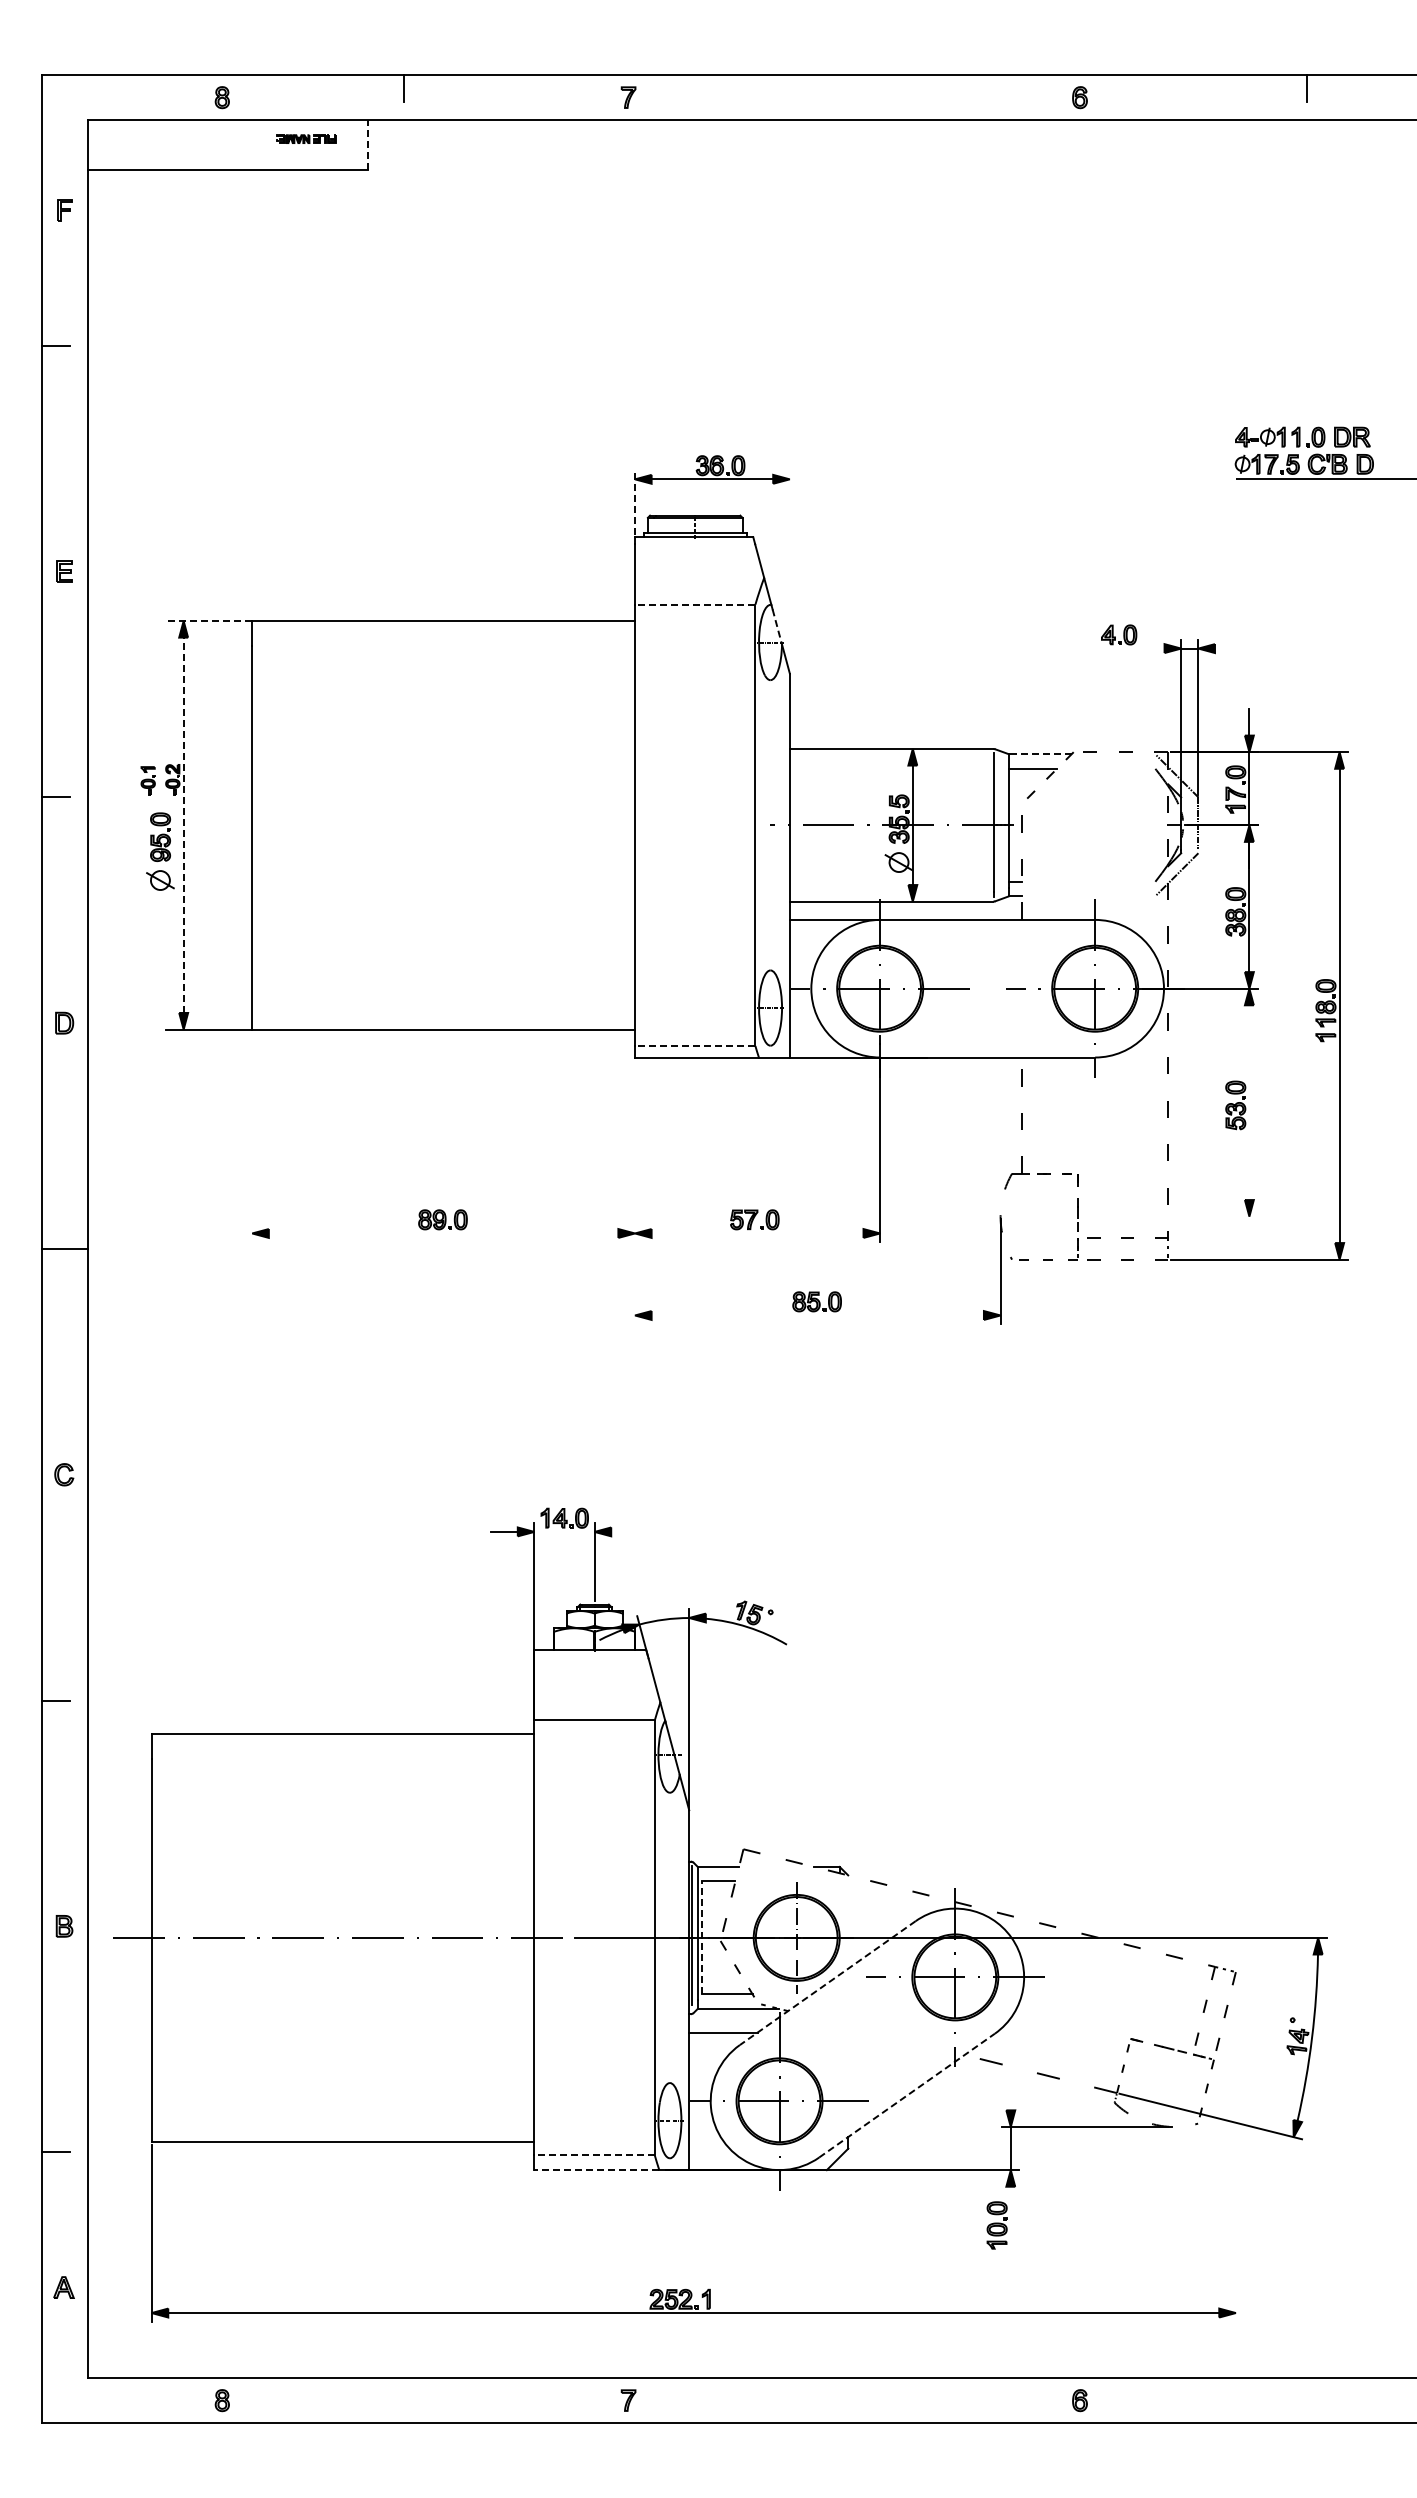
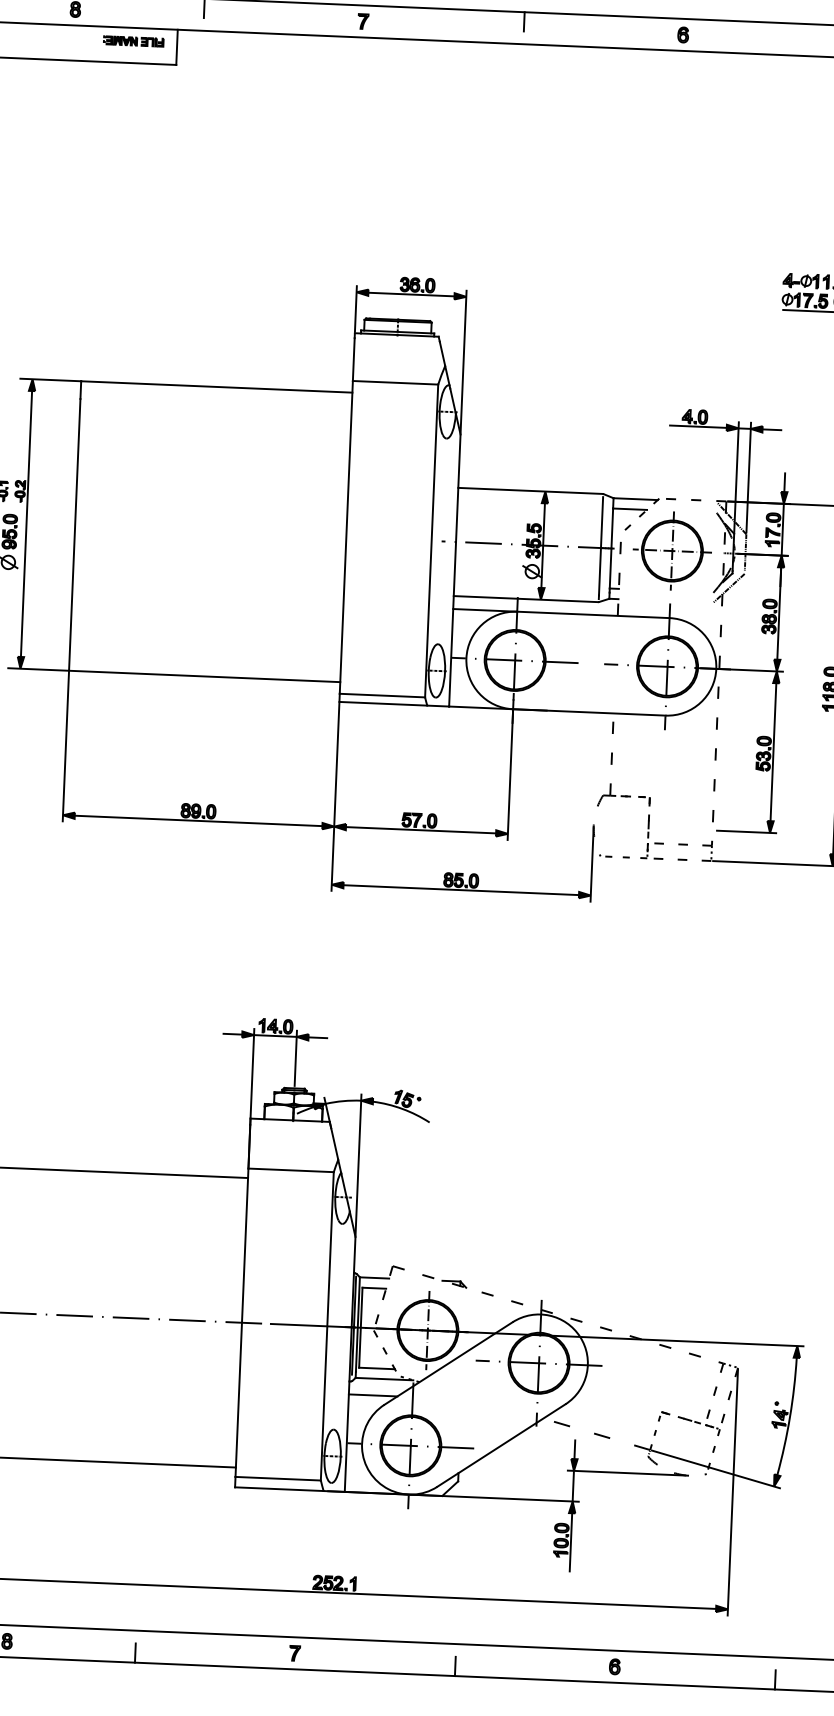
line: (855, 88) -> (524, 21), added
part: (305, 138) -> (133, 40), size x1.43
line: (367, 144) -> (176, 47), dashed -> solid
line: (635, 502) -> (356, 308), dashed -> solid
line: (789, 570) -> (463, 361), added
line: (694, 604) -> (395, 382), dashed -> solid
line: (209, 621) -> (50, 380), dashed -> solid
line: (777, 627) -> (453, 401), dashed -> solid
line: (1124, 648) -> (698, 426), added
line: (1228, 648) -> (772, 429), added
line: (1039, 754) -> (635, 499), dashed -> solid
part: (1094, 824) -> (671, 550), added
line: (183, 825) -> (26, 524), dashed -> solid
line: (694, 1046) -> (381, 695), dashed -> solid
line: (1249, 1102) -> (773, 752), added
line: (252, 1137) -> (66, 747), added
line: (635, 1192) -> (335, 797), added
line: (1216, 1216) -> (746, 831), added
line: (443, 1233) -> (198, 820), added
line: (757, 1233) -> (421, 830), added
line: (817, 1315) -> (461, 890), added
line: (564, 1531) -> (275, 1035), added
line: (624, 1531) -> (317, 1037), added
line: (702, 1937) -> (361, 1327), dashed -> solid
line: (827, 1983) -> (448, 1363), dashed -> solid
line: (907, 2095) -> (501, 1445), dashed -> solid
line: (1010, 2096) -> (574, 1449), added
line: (1235, 2147) -> (732, 1492), added
line: (594, 2155) -> (278, 1478), dashed -> solid
line: (596, 2170) -> (279, 1489), dashed -> solid
line: (1010, 2227) -> (570, 1542), added
line: (403, 2409) -> (135, 1653), added
line: (855, 2409) -> (455, 1666), added
line: (1306, 2409) -> (775, 1679), added

